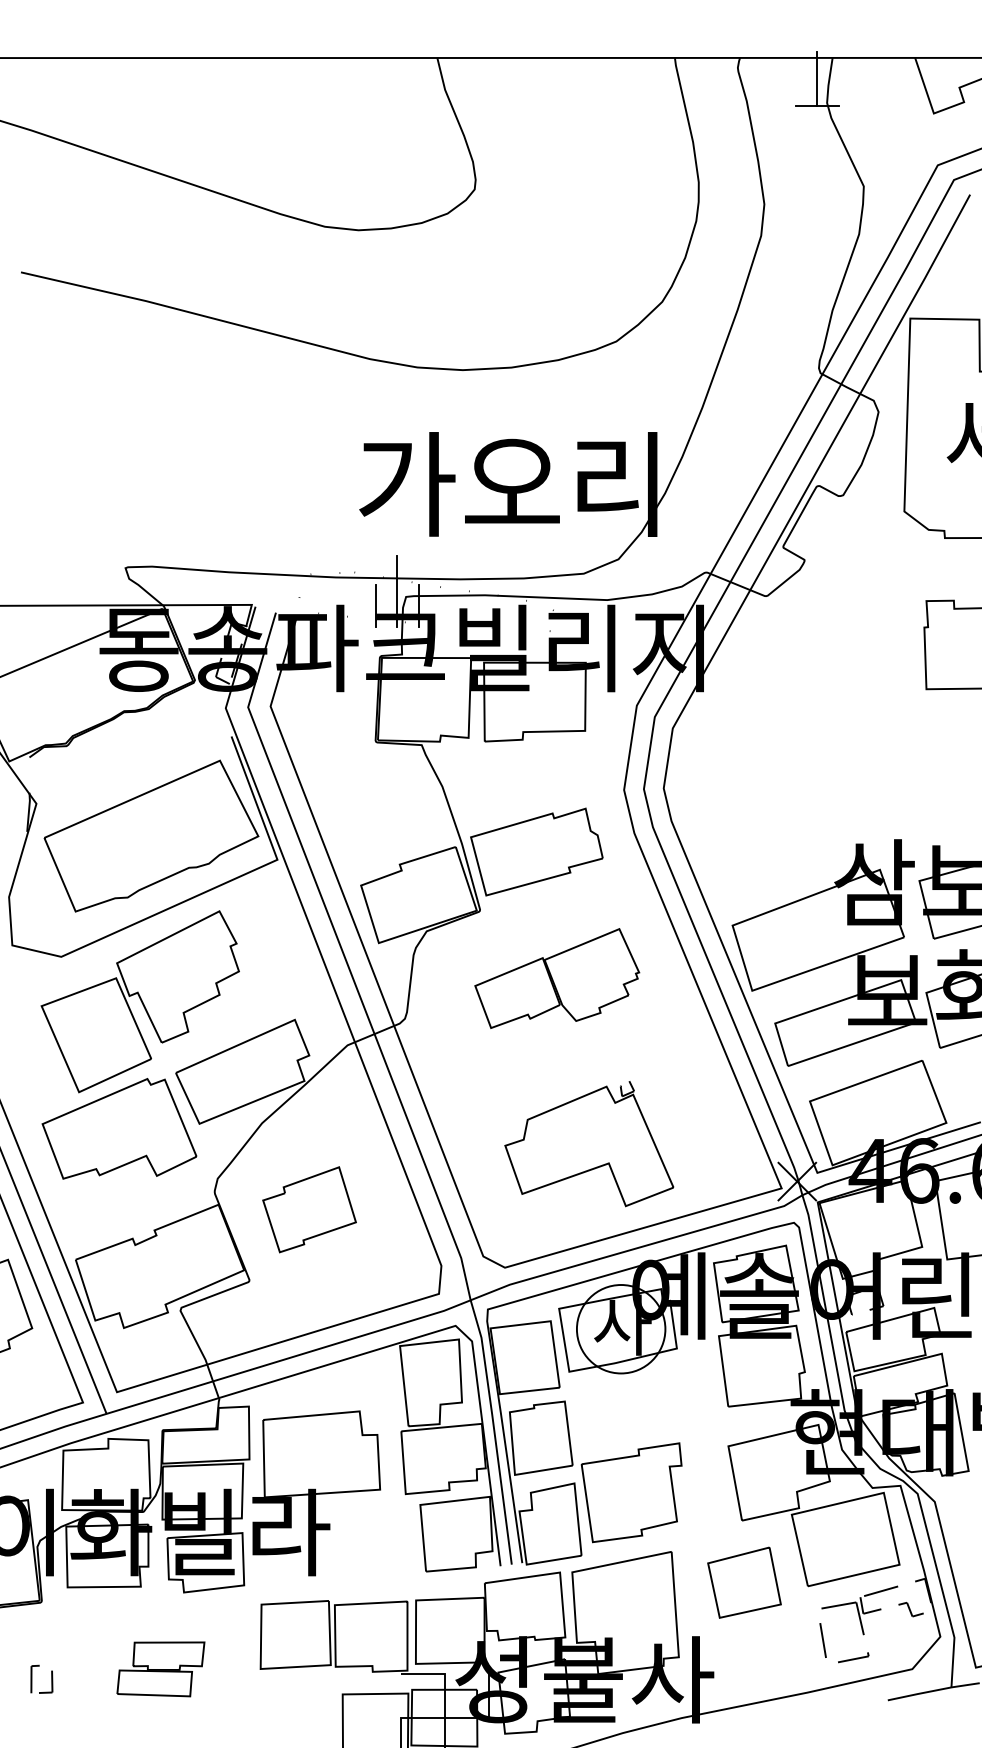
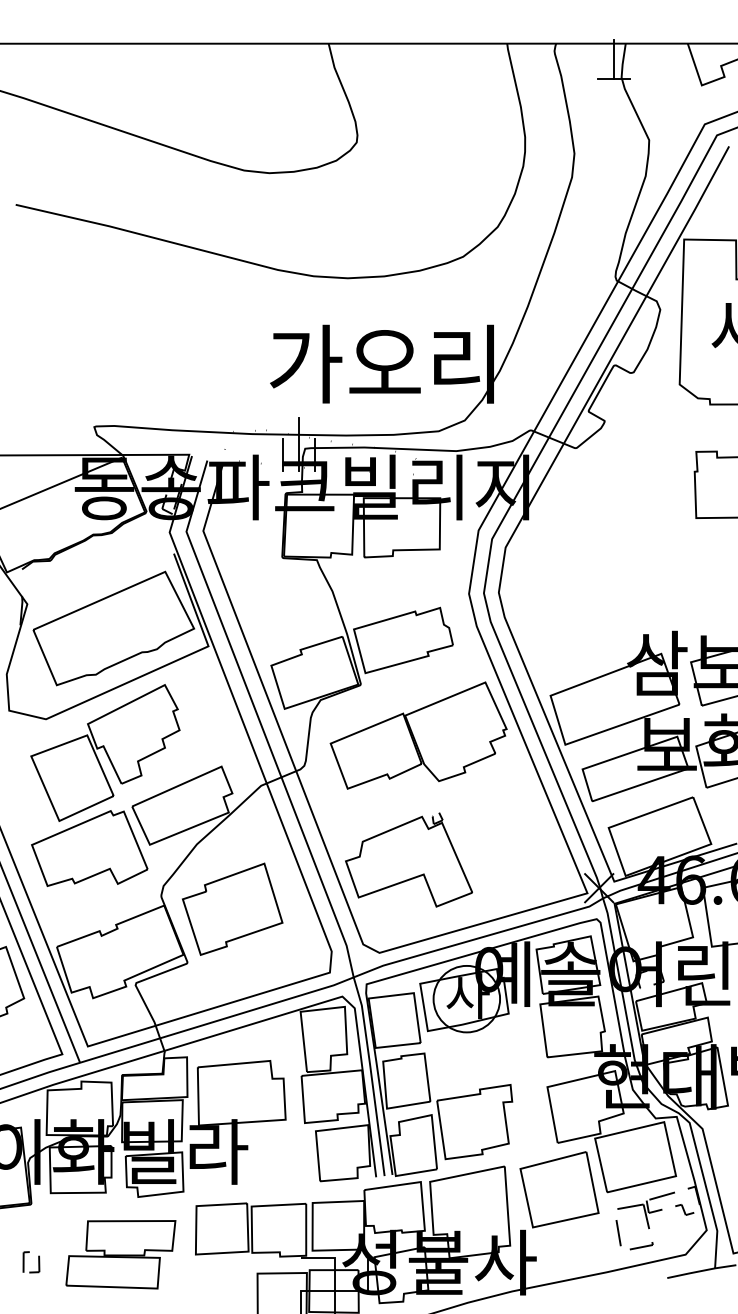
part: (557, 978) -> (418, 735), size x1.43
part: (589, 1144) -> (409, 860), moved
part: (309, 1209) -> (232, 909), size x1.43
part: (744, 1582) -> (559, 1189), size x1.43
part: (160, 1669) -> (120, 1254), size x1.67

